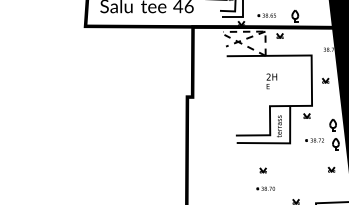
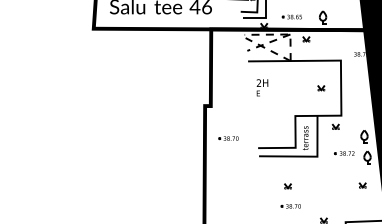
part: (325, 80) -> (321, 87), moved
text: (271, 81) -> (262, 87), moved
part: (208, 126) -> (228, 138), added

